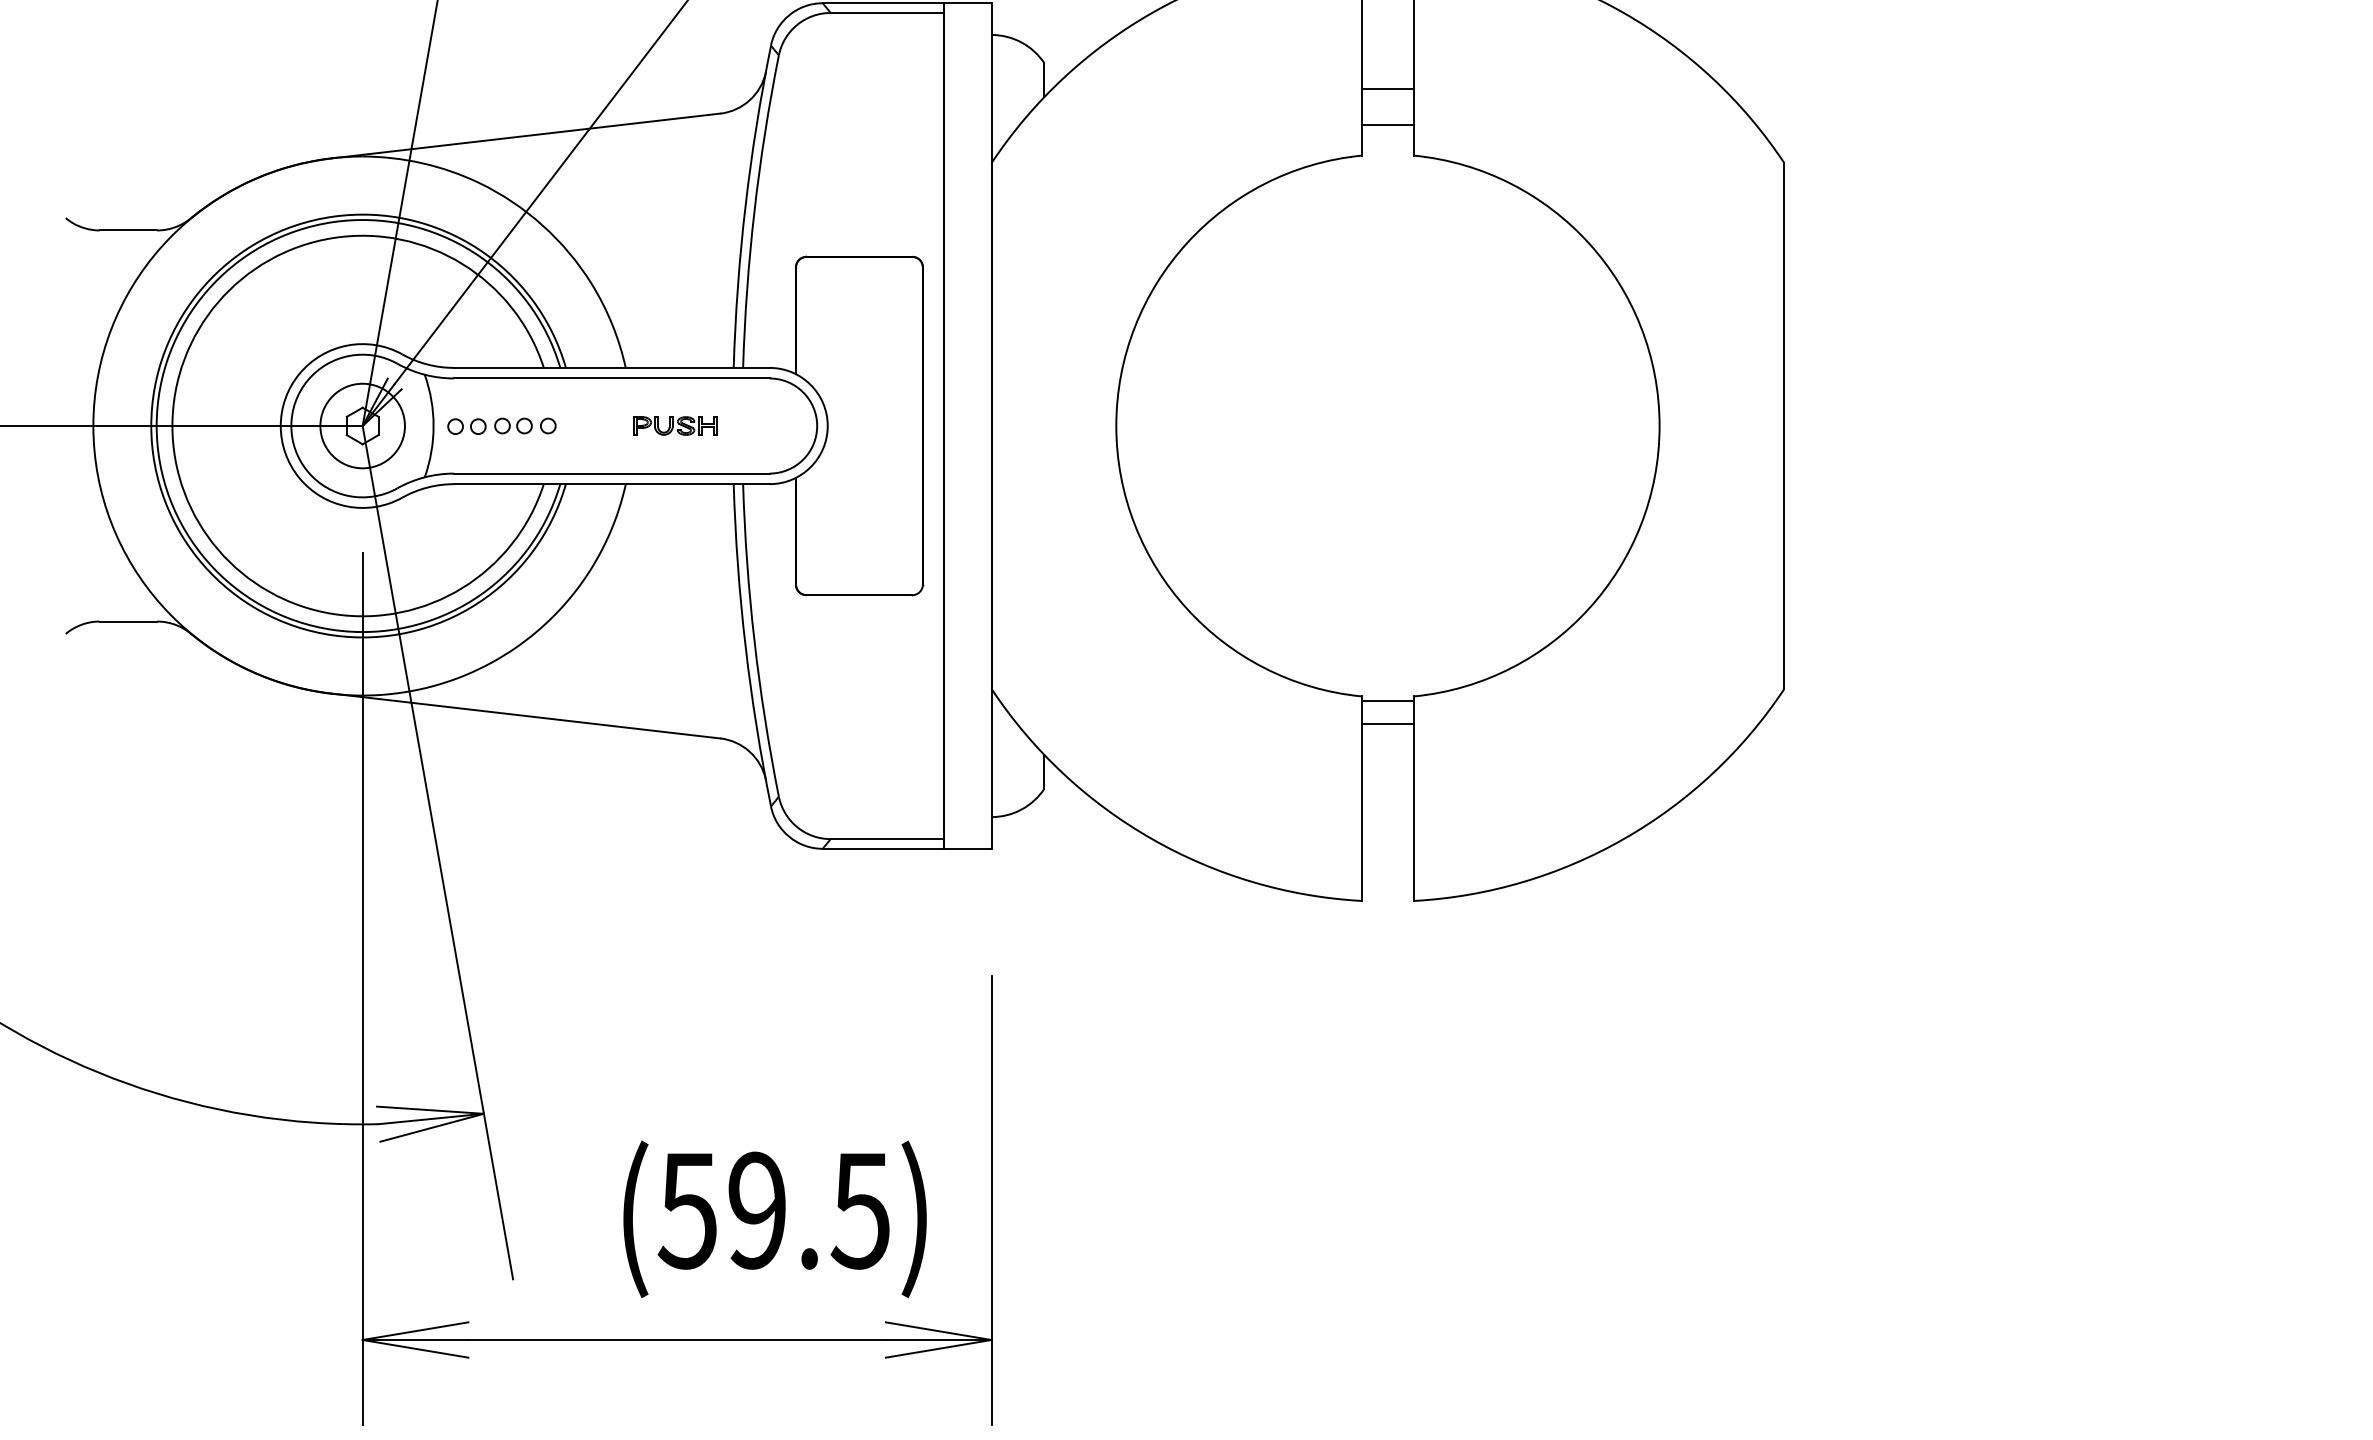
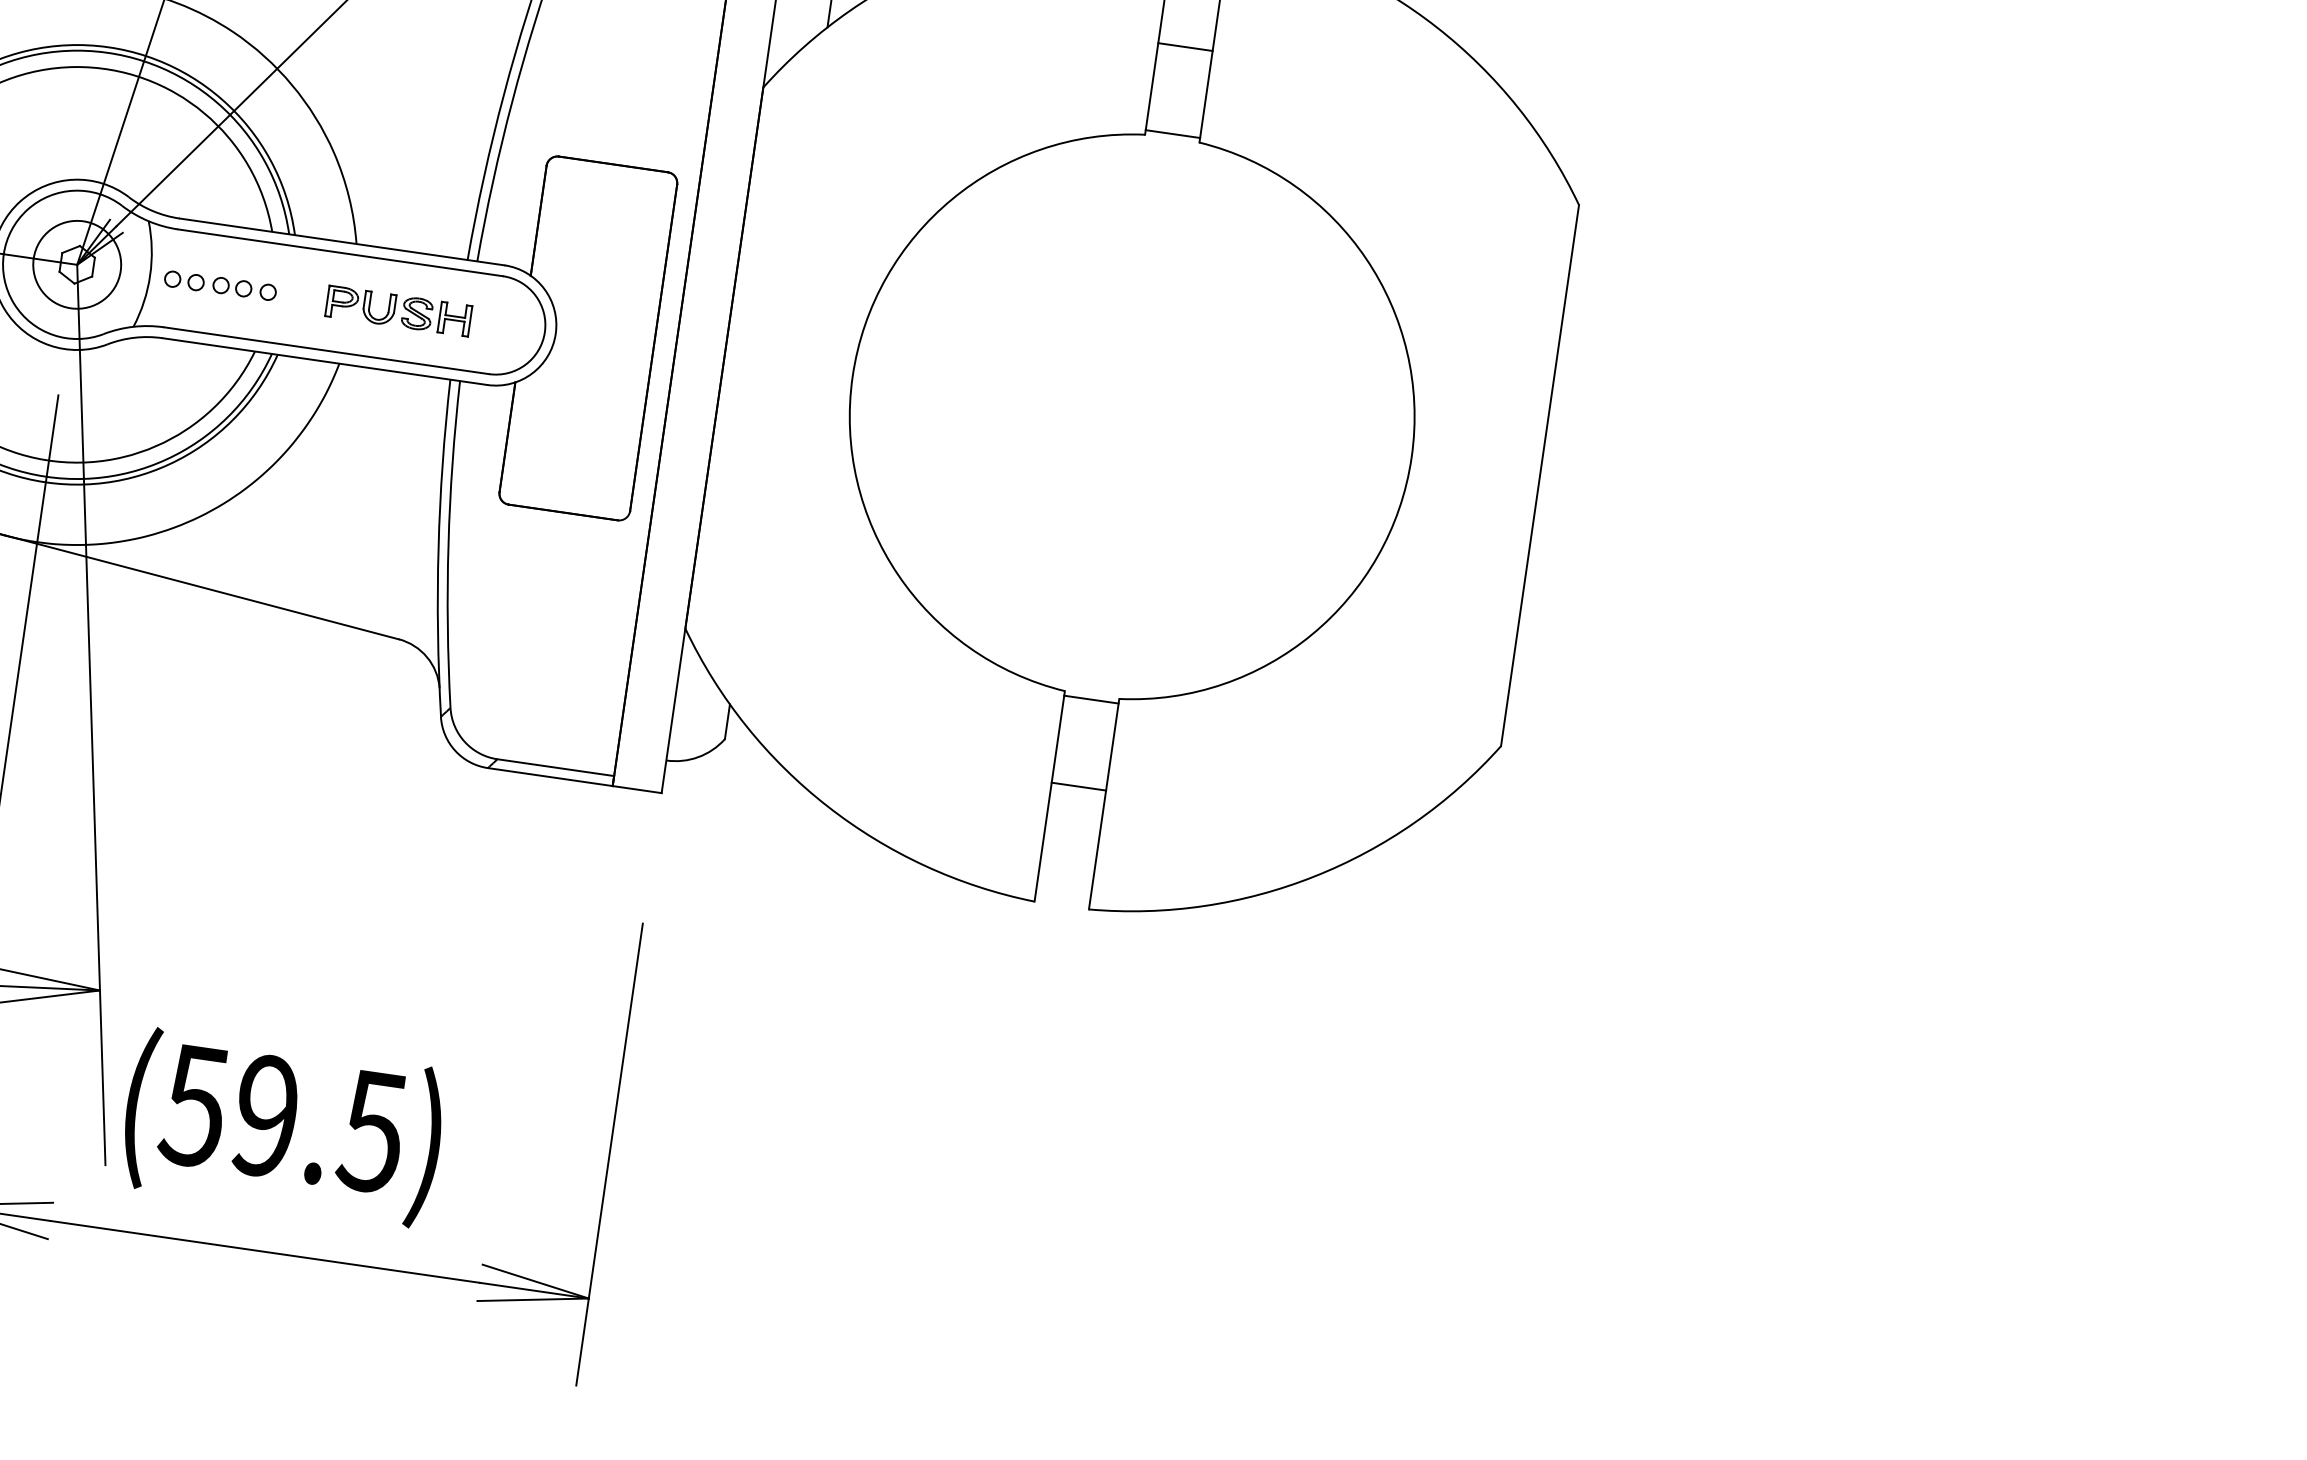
line: (1387, 89) -> (1172, 134), moved
line: (1387, 124) -> (1185, 46), moved
part: (675, 425) -> (399, 310), size x1.67
line: (1387, 724) -> (1078, 786), moved
text: (774, 1219) -> (282, 1127), moved

